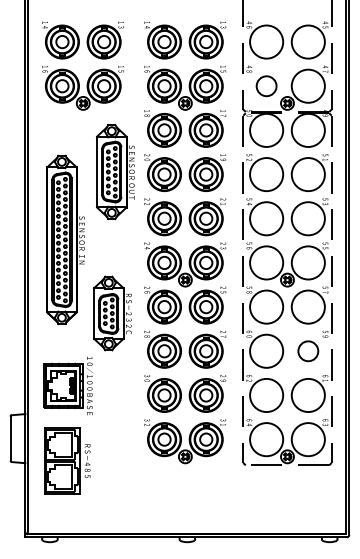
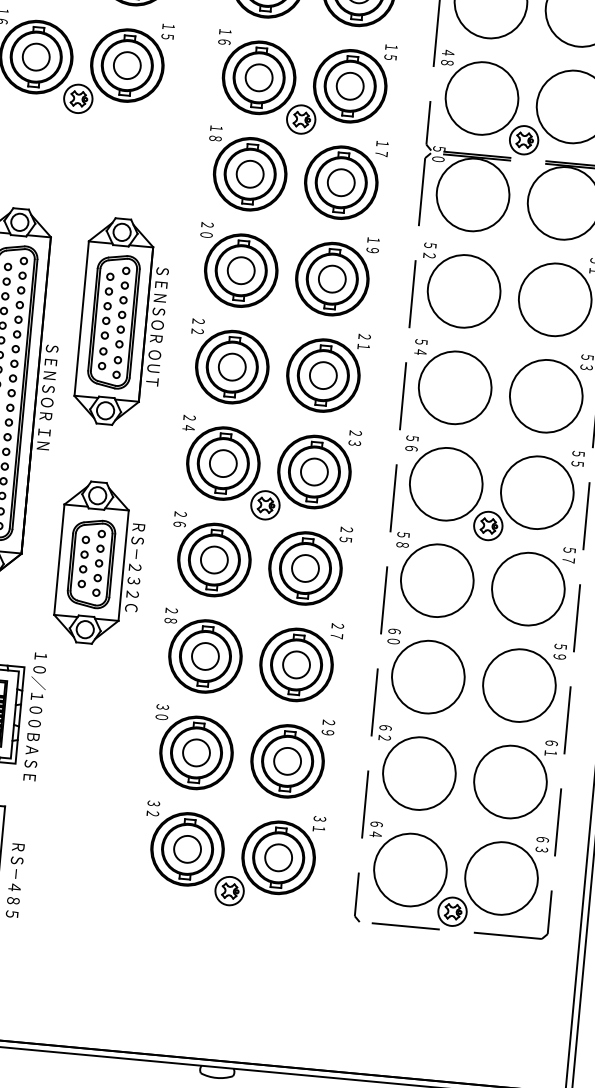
circle: (266, 85) -> (481, 96), size x1.67
part: (115, 172) -> (121, 323), moved
circle: (307, 350) -> (517, 683), size x1.67

